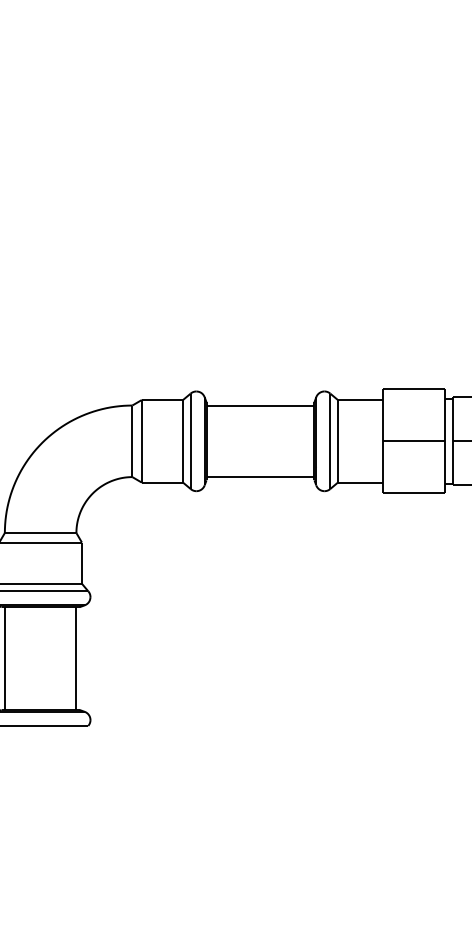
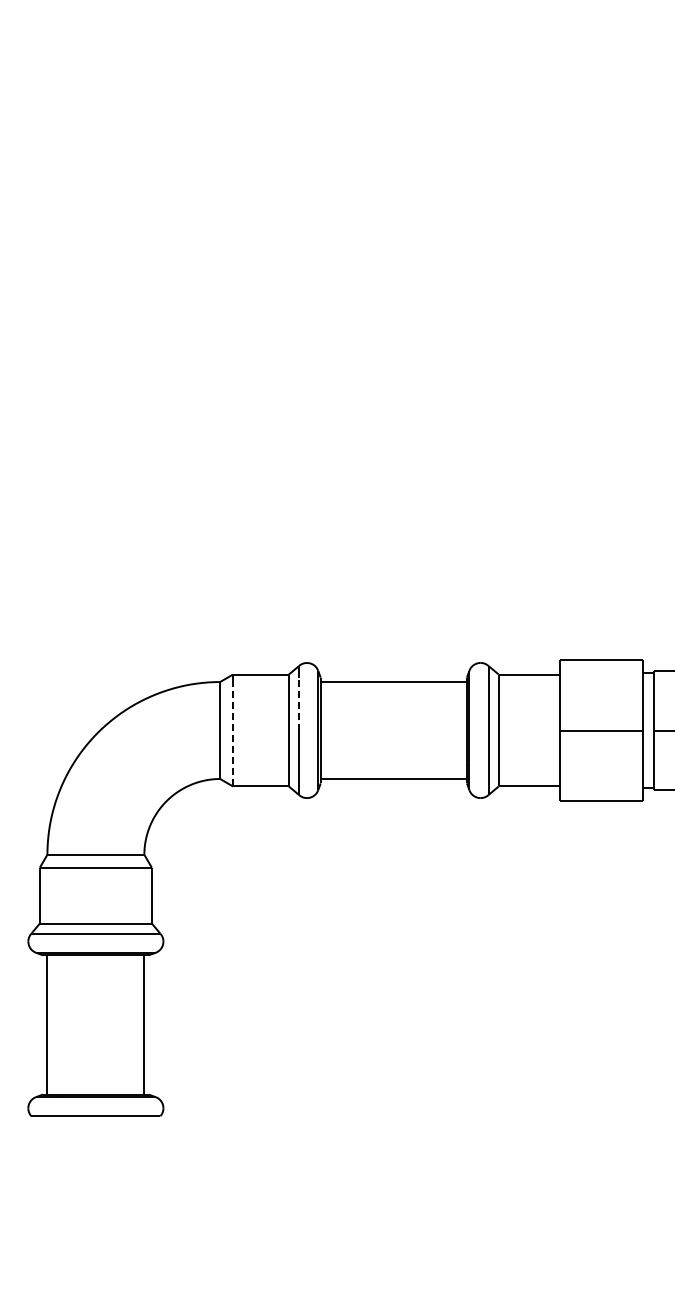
line: (190, 421) -> (299, 703), solid -> dashed
line: (142, 445) -> (233, 735), solid -> dashed

